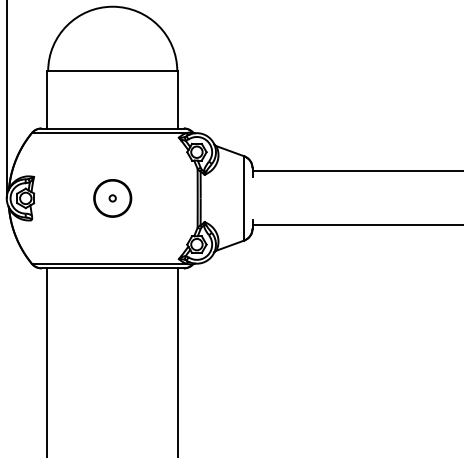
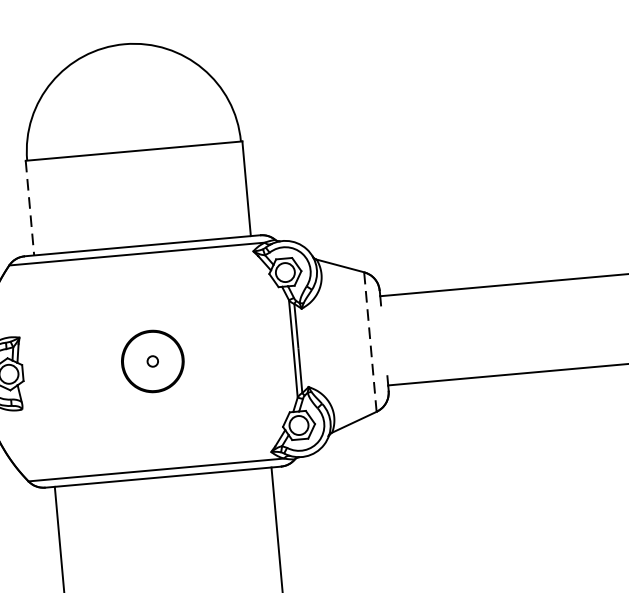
line: (47, 99) -> (30, 207), solid -> dashed
line: (244, 197) -> (370, 340), solid -> dashed

